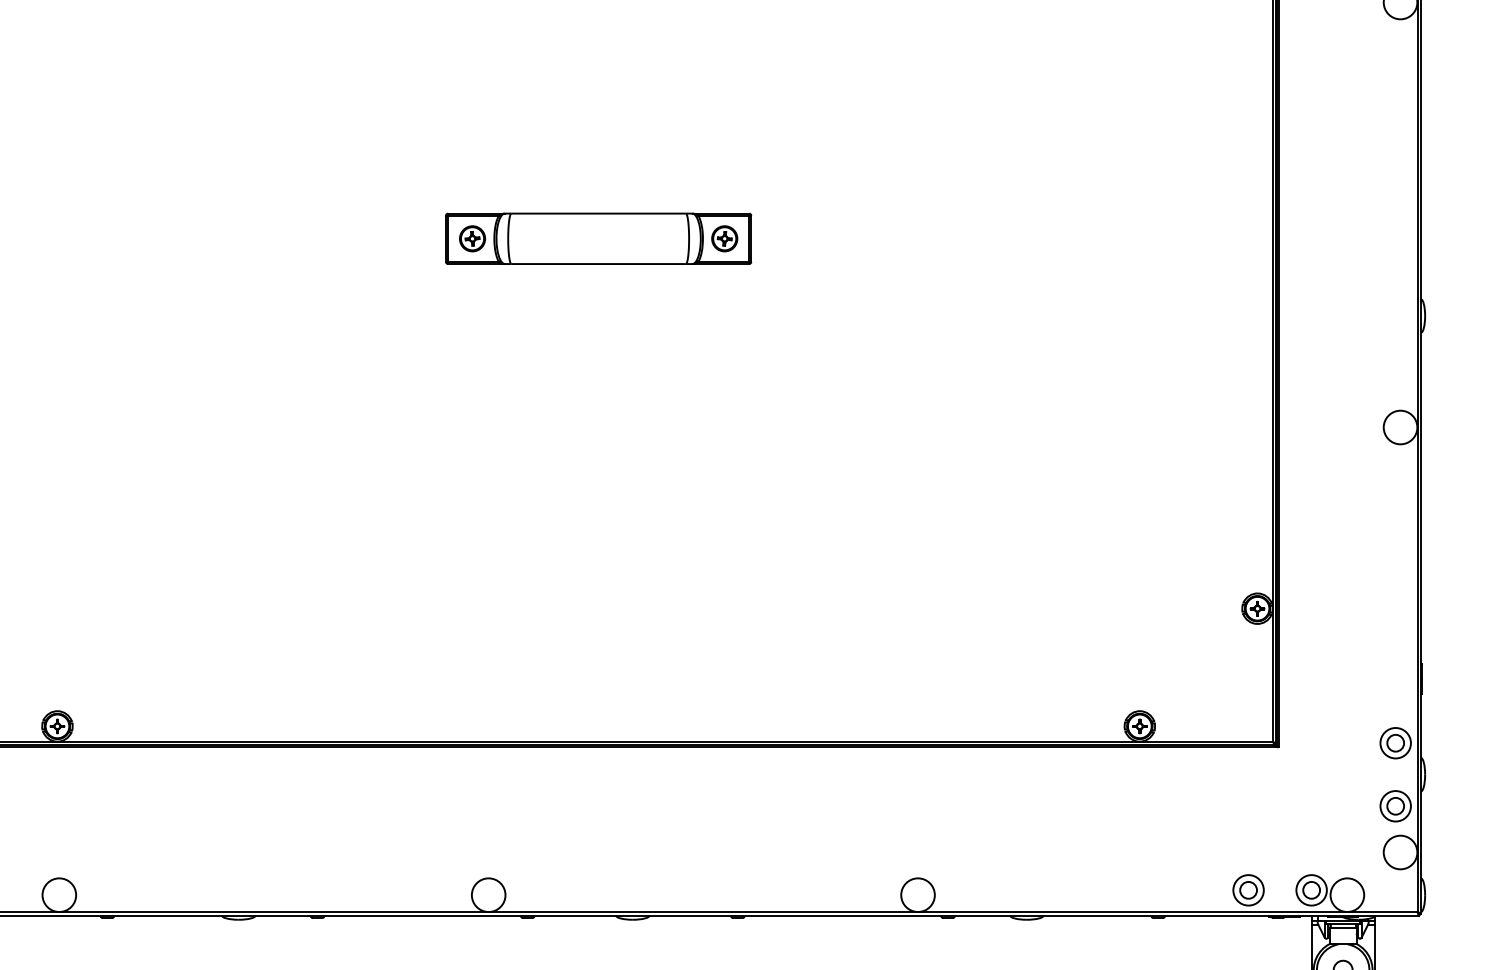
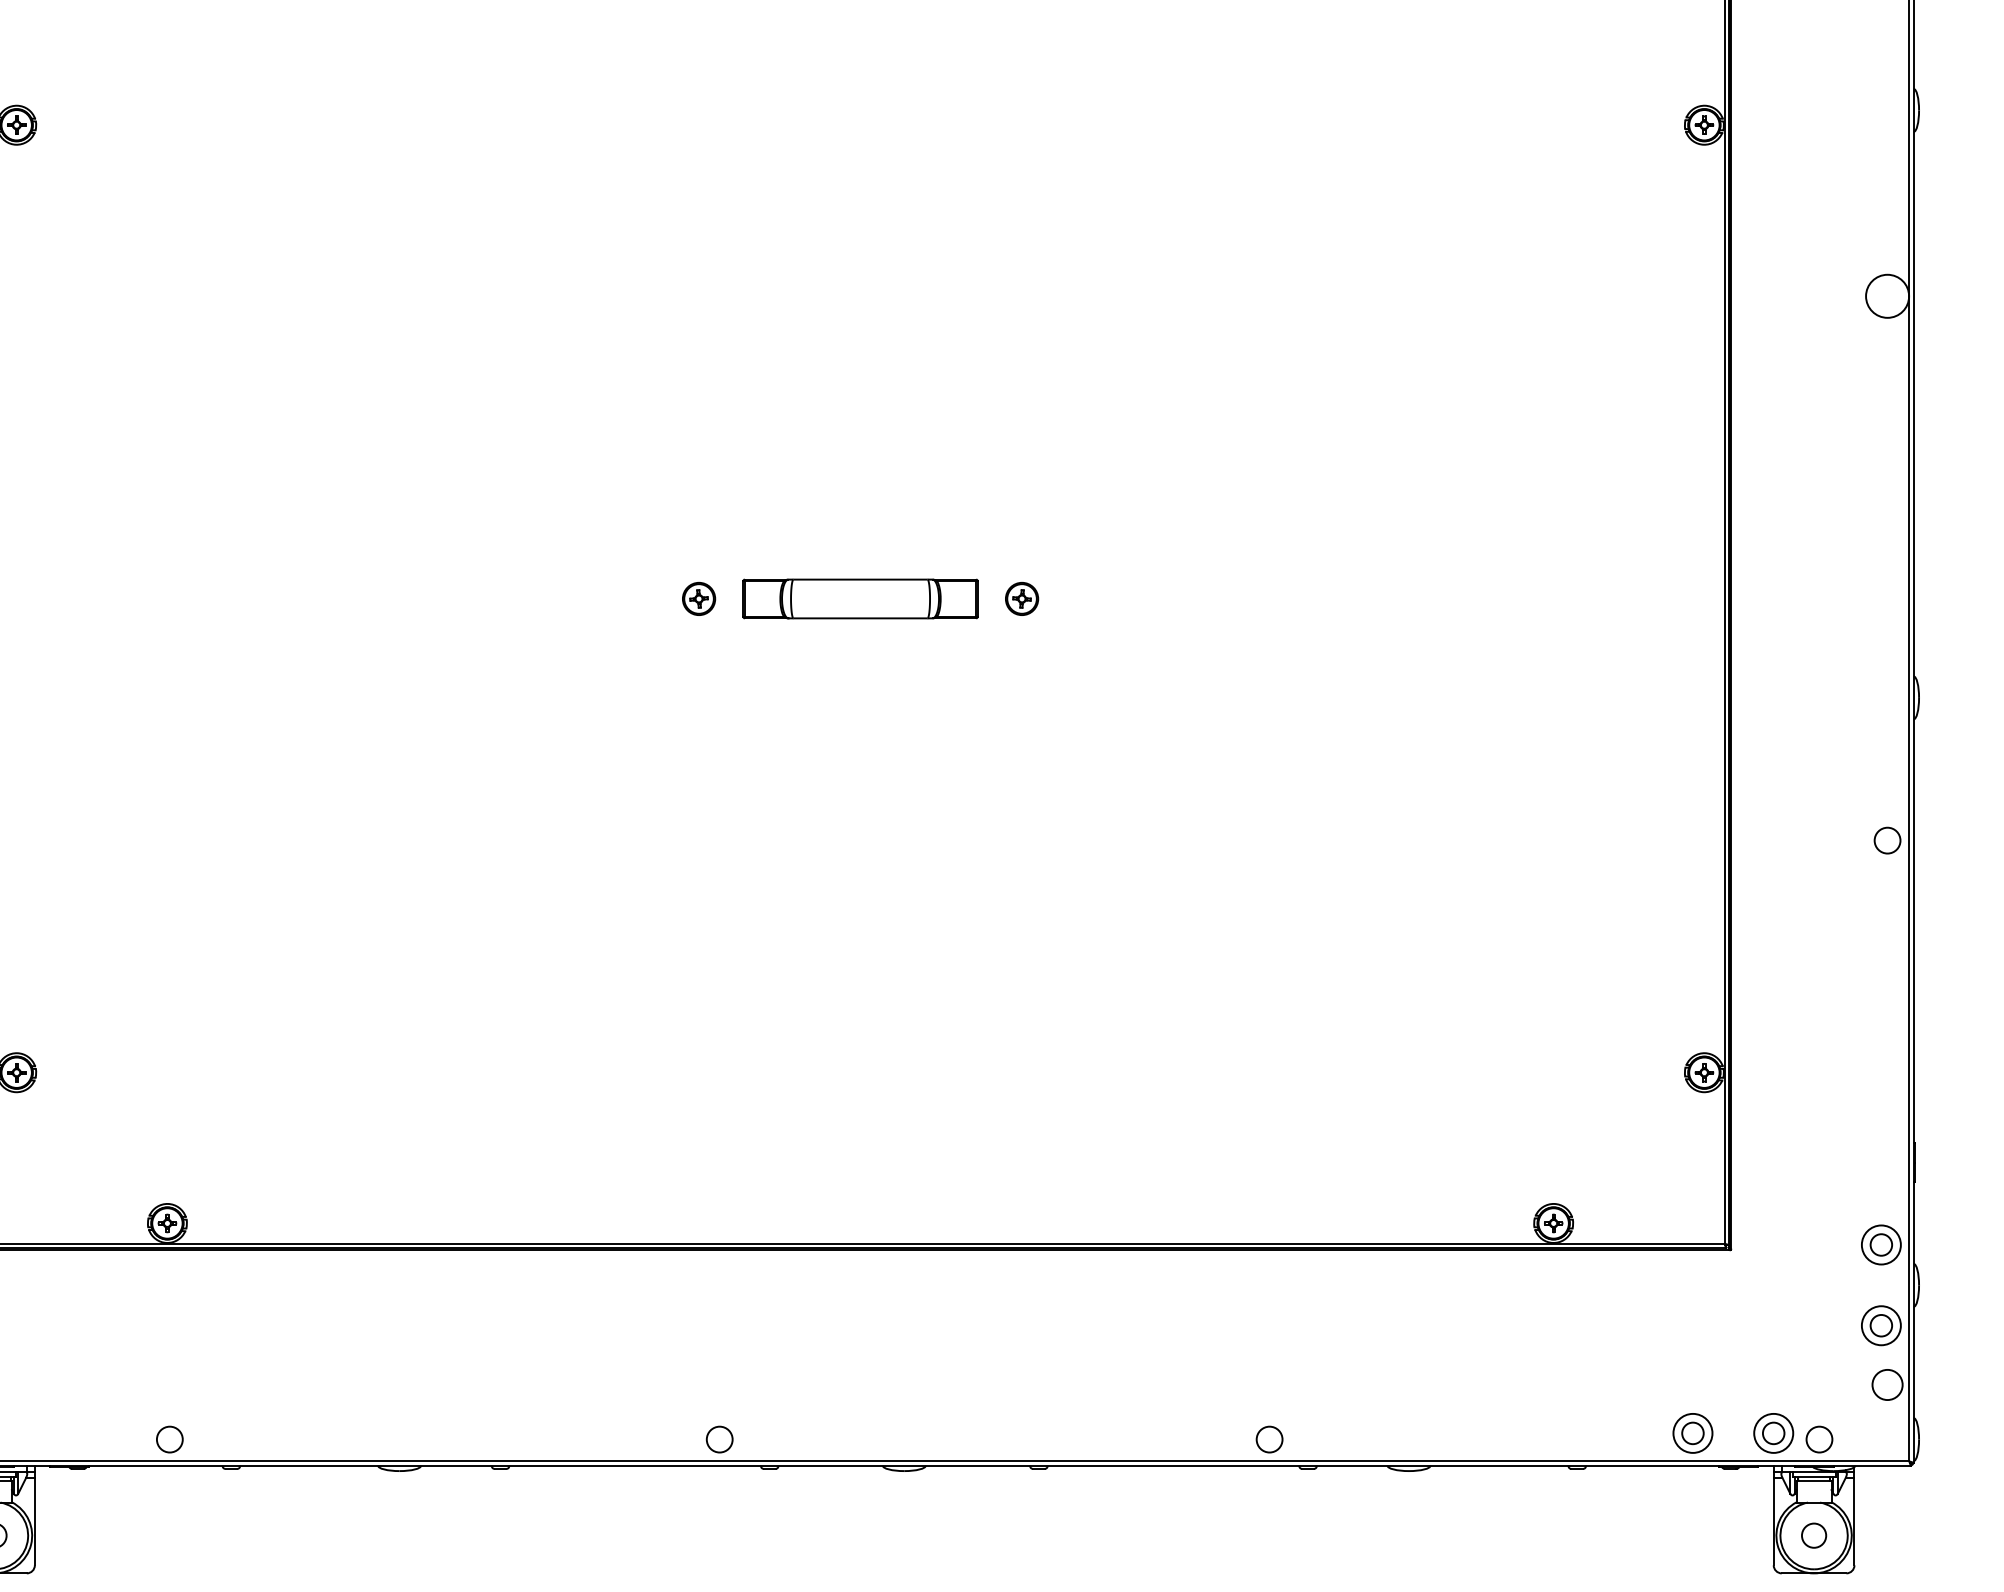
part: (598, 238) -> (860, 598), size x0.6
circle: (1400, 427) -> (1887, 840), size x0.6
circle: (1400, 852) -> (1887, 1384), size x0.7
circle: (59, 895) -> (169, 1439), size x0.6
circle: (488, 895) -> (719, 1439), size x0.6
circle: (917, 895) -> (1269, 1439), size x0.6
circle: (1347, 895) -> (1819, 1439), size x0.6

